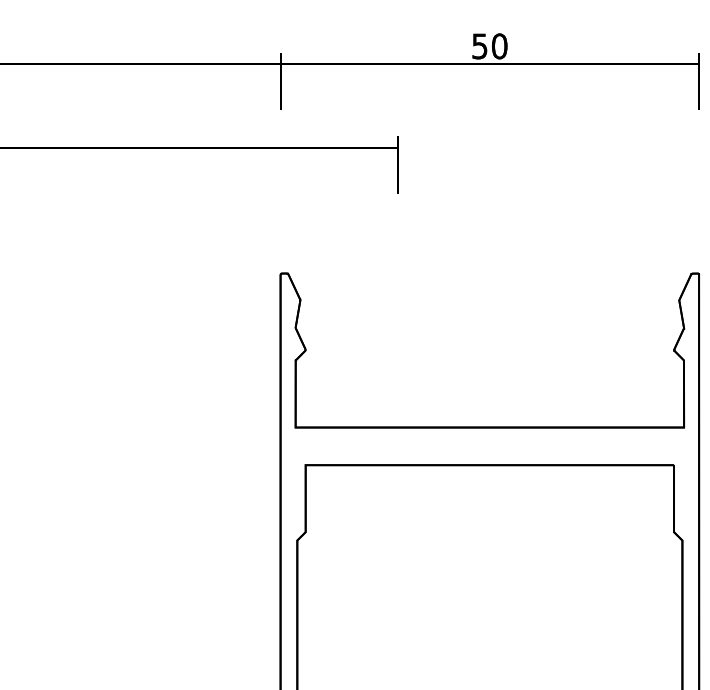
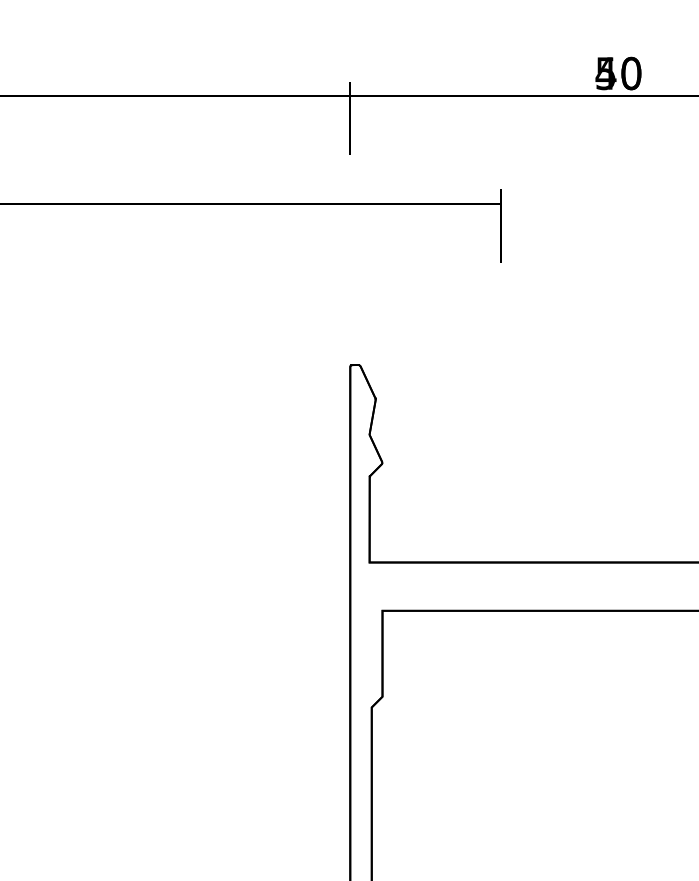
text: (479, 46) -> (605, 73), 50 -> 40

